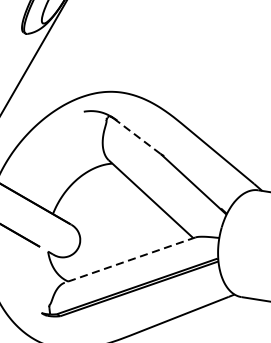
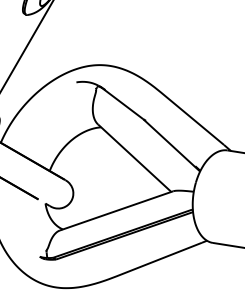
line: (137, 136) -> (122, 103), dashed -> solid
line: (130, 259) -> (116, 210), dashed -> solid

